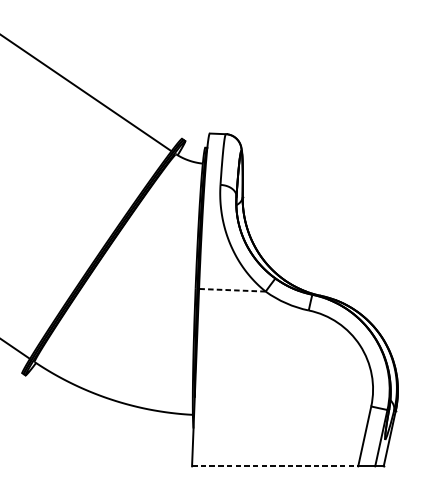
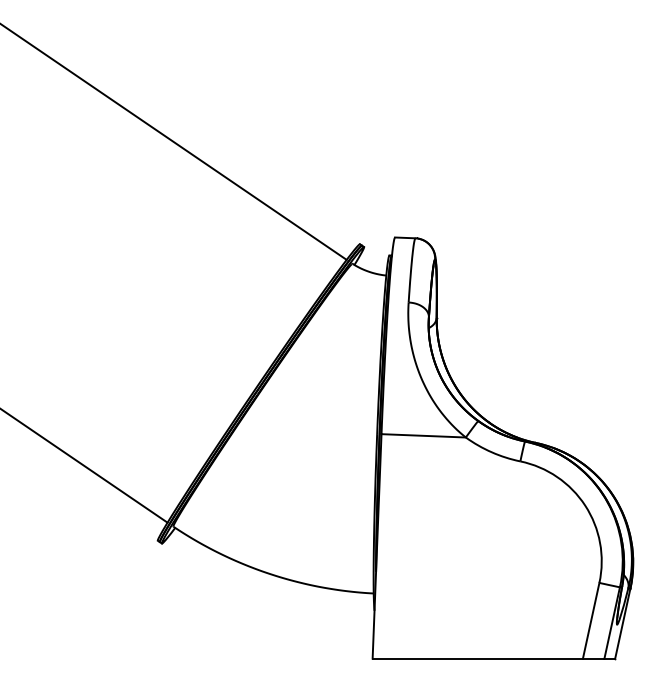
line: (232, 290) -> (423, 435), dashed -> solid
line: (275, 466) -> (478, 658), dashed -> solid

